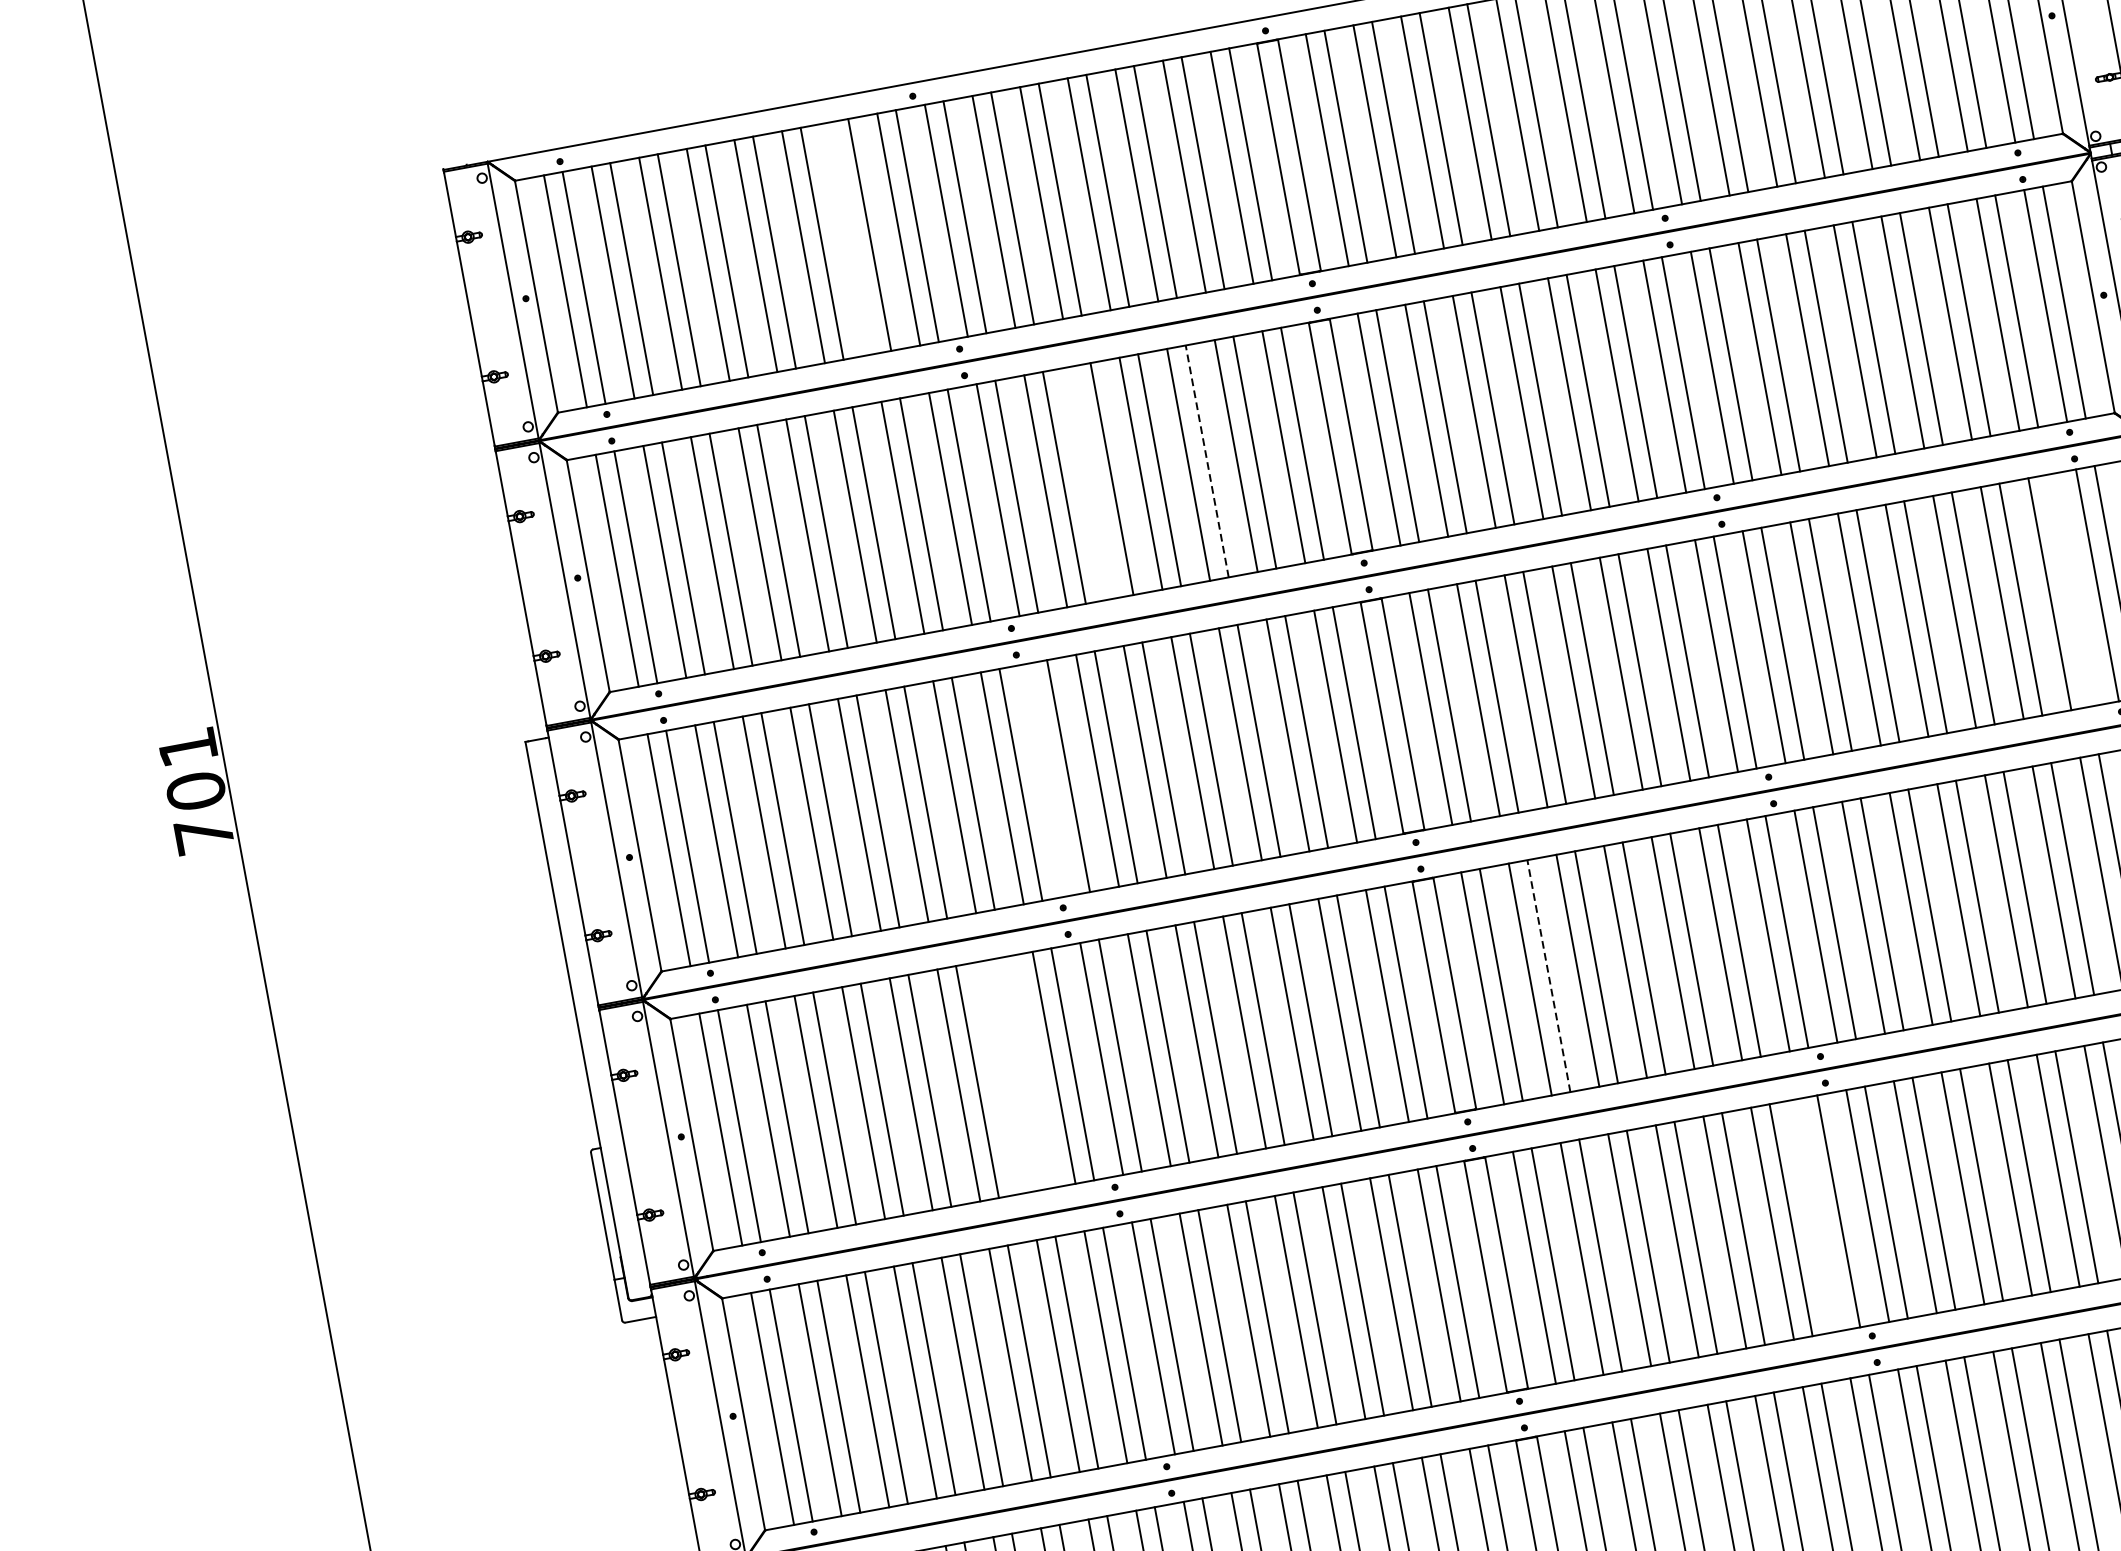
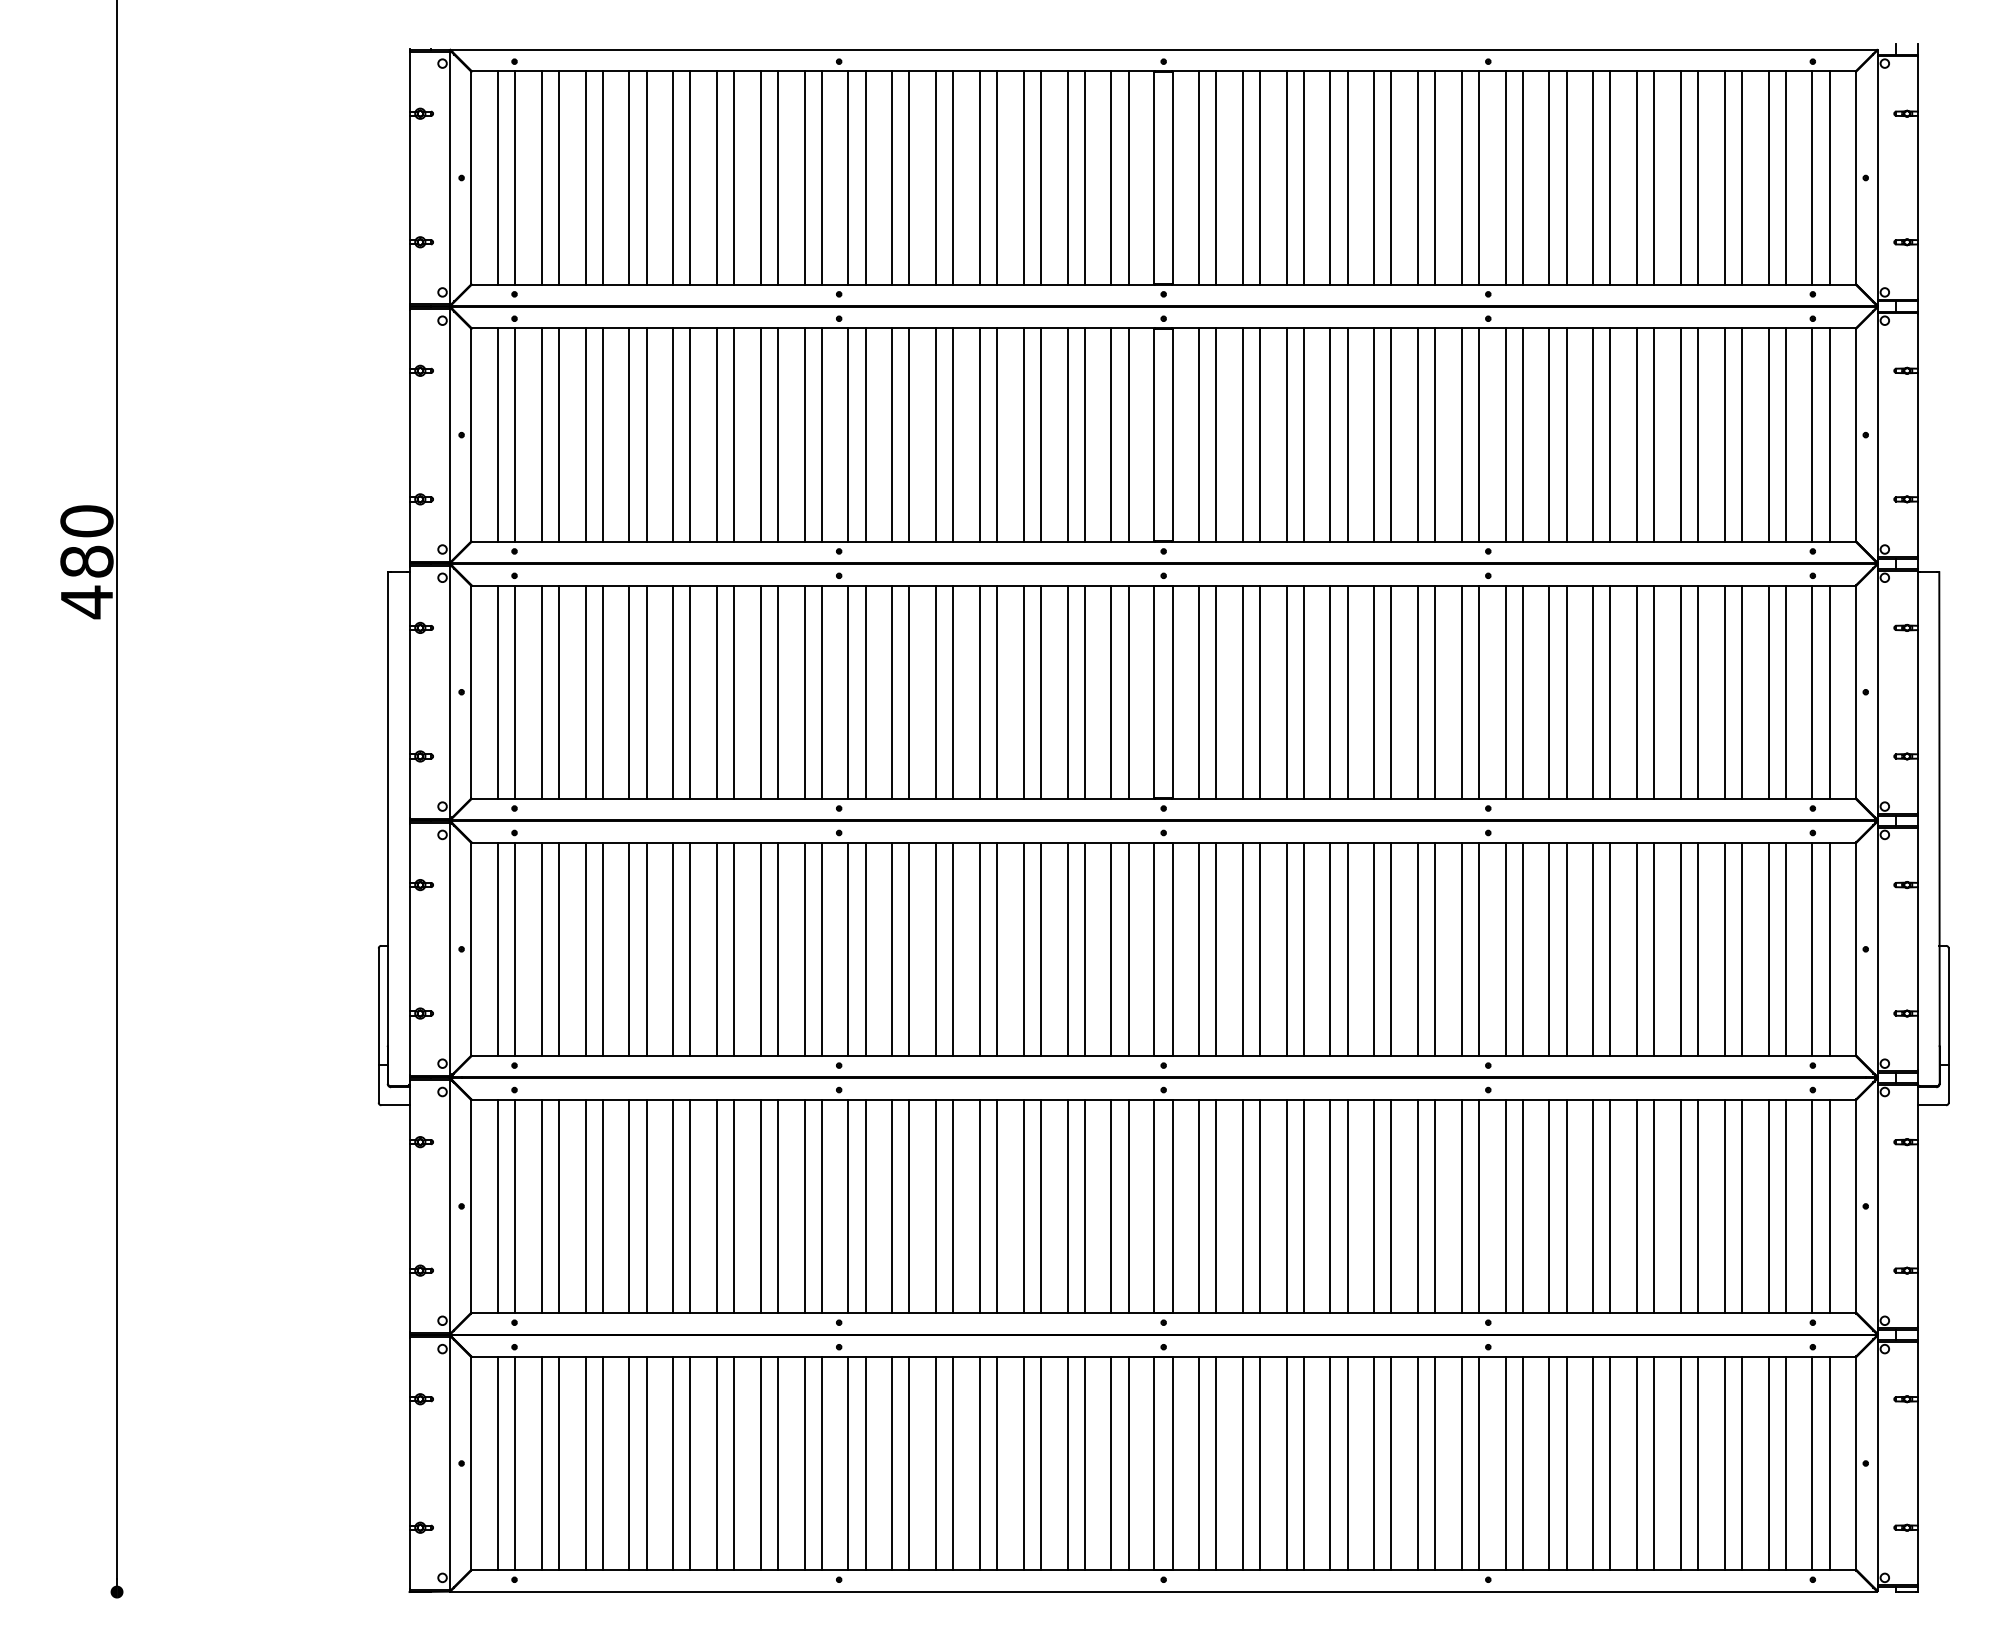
line: (850, 237) -> (760, 177), added
line: (1206, 461) -> (1040, 435), dashed -> solid
line: (1093, 481) -> (936, 434), added
line: (2068, 590) -> (1785, 691), added
line: (1049, 778) -> (848, 691), added
text: (195, 792) -> (86, 562), 701 -> 480
line: (1548, 976) -> (1259, 949), dashed -> solid
line: (1024, 1073) -> (777, 949), added
line: (1006, 1076) -> (760, 949), added
line: (1819, 1215) -> (1461, 1206), added

